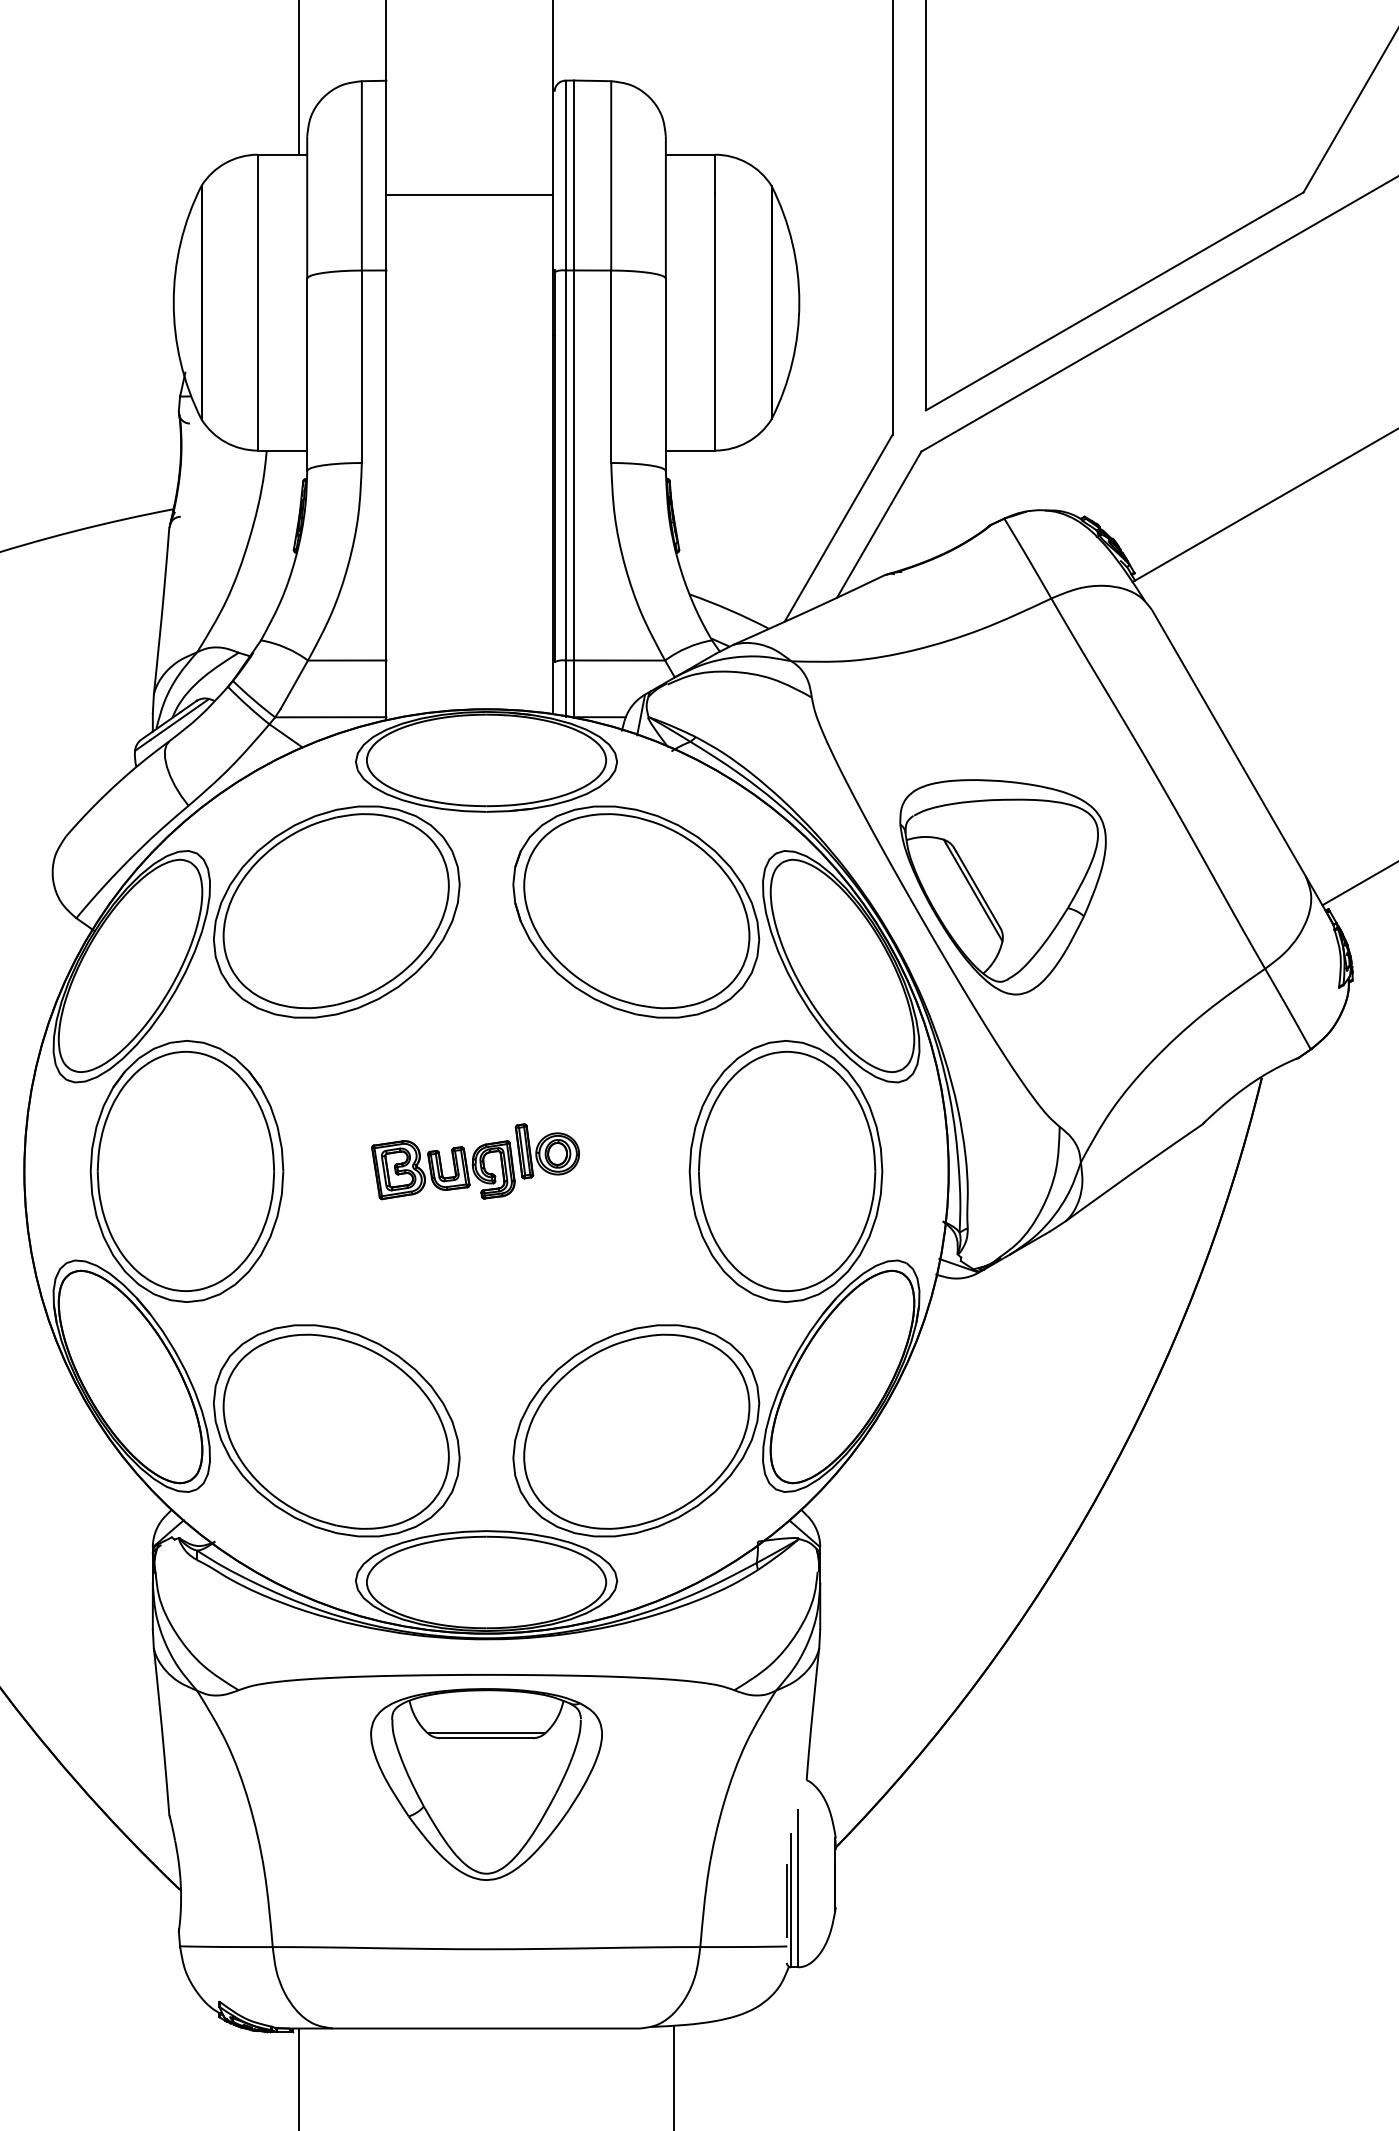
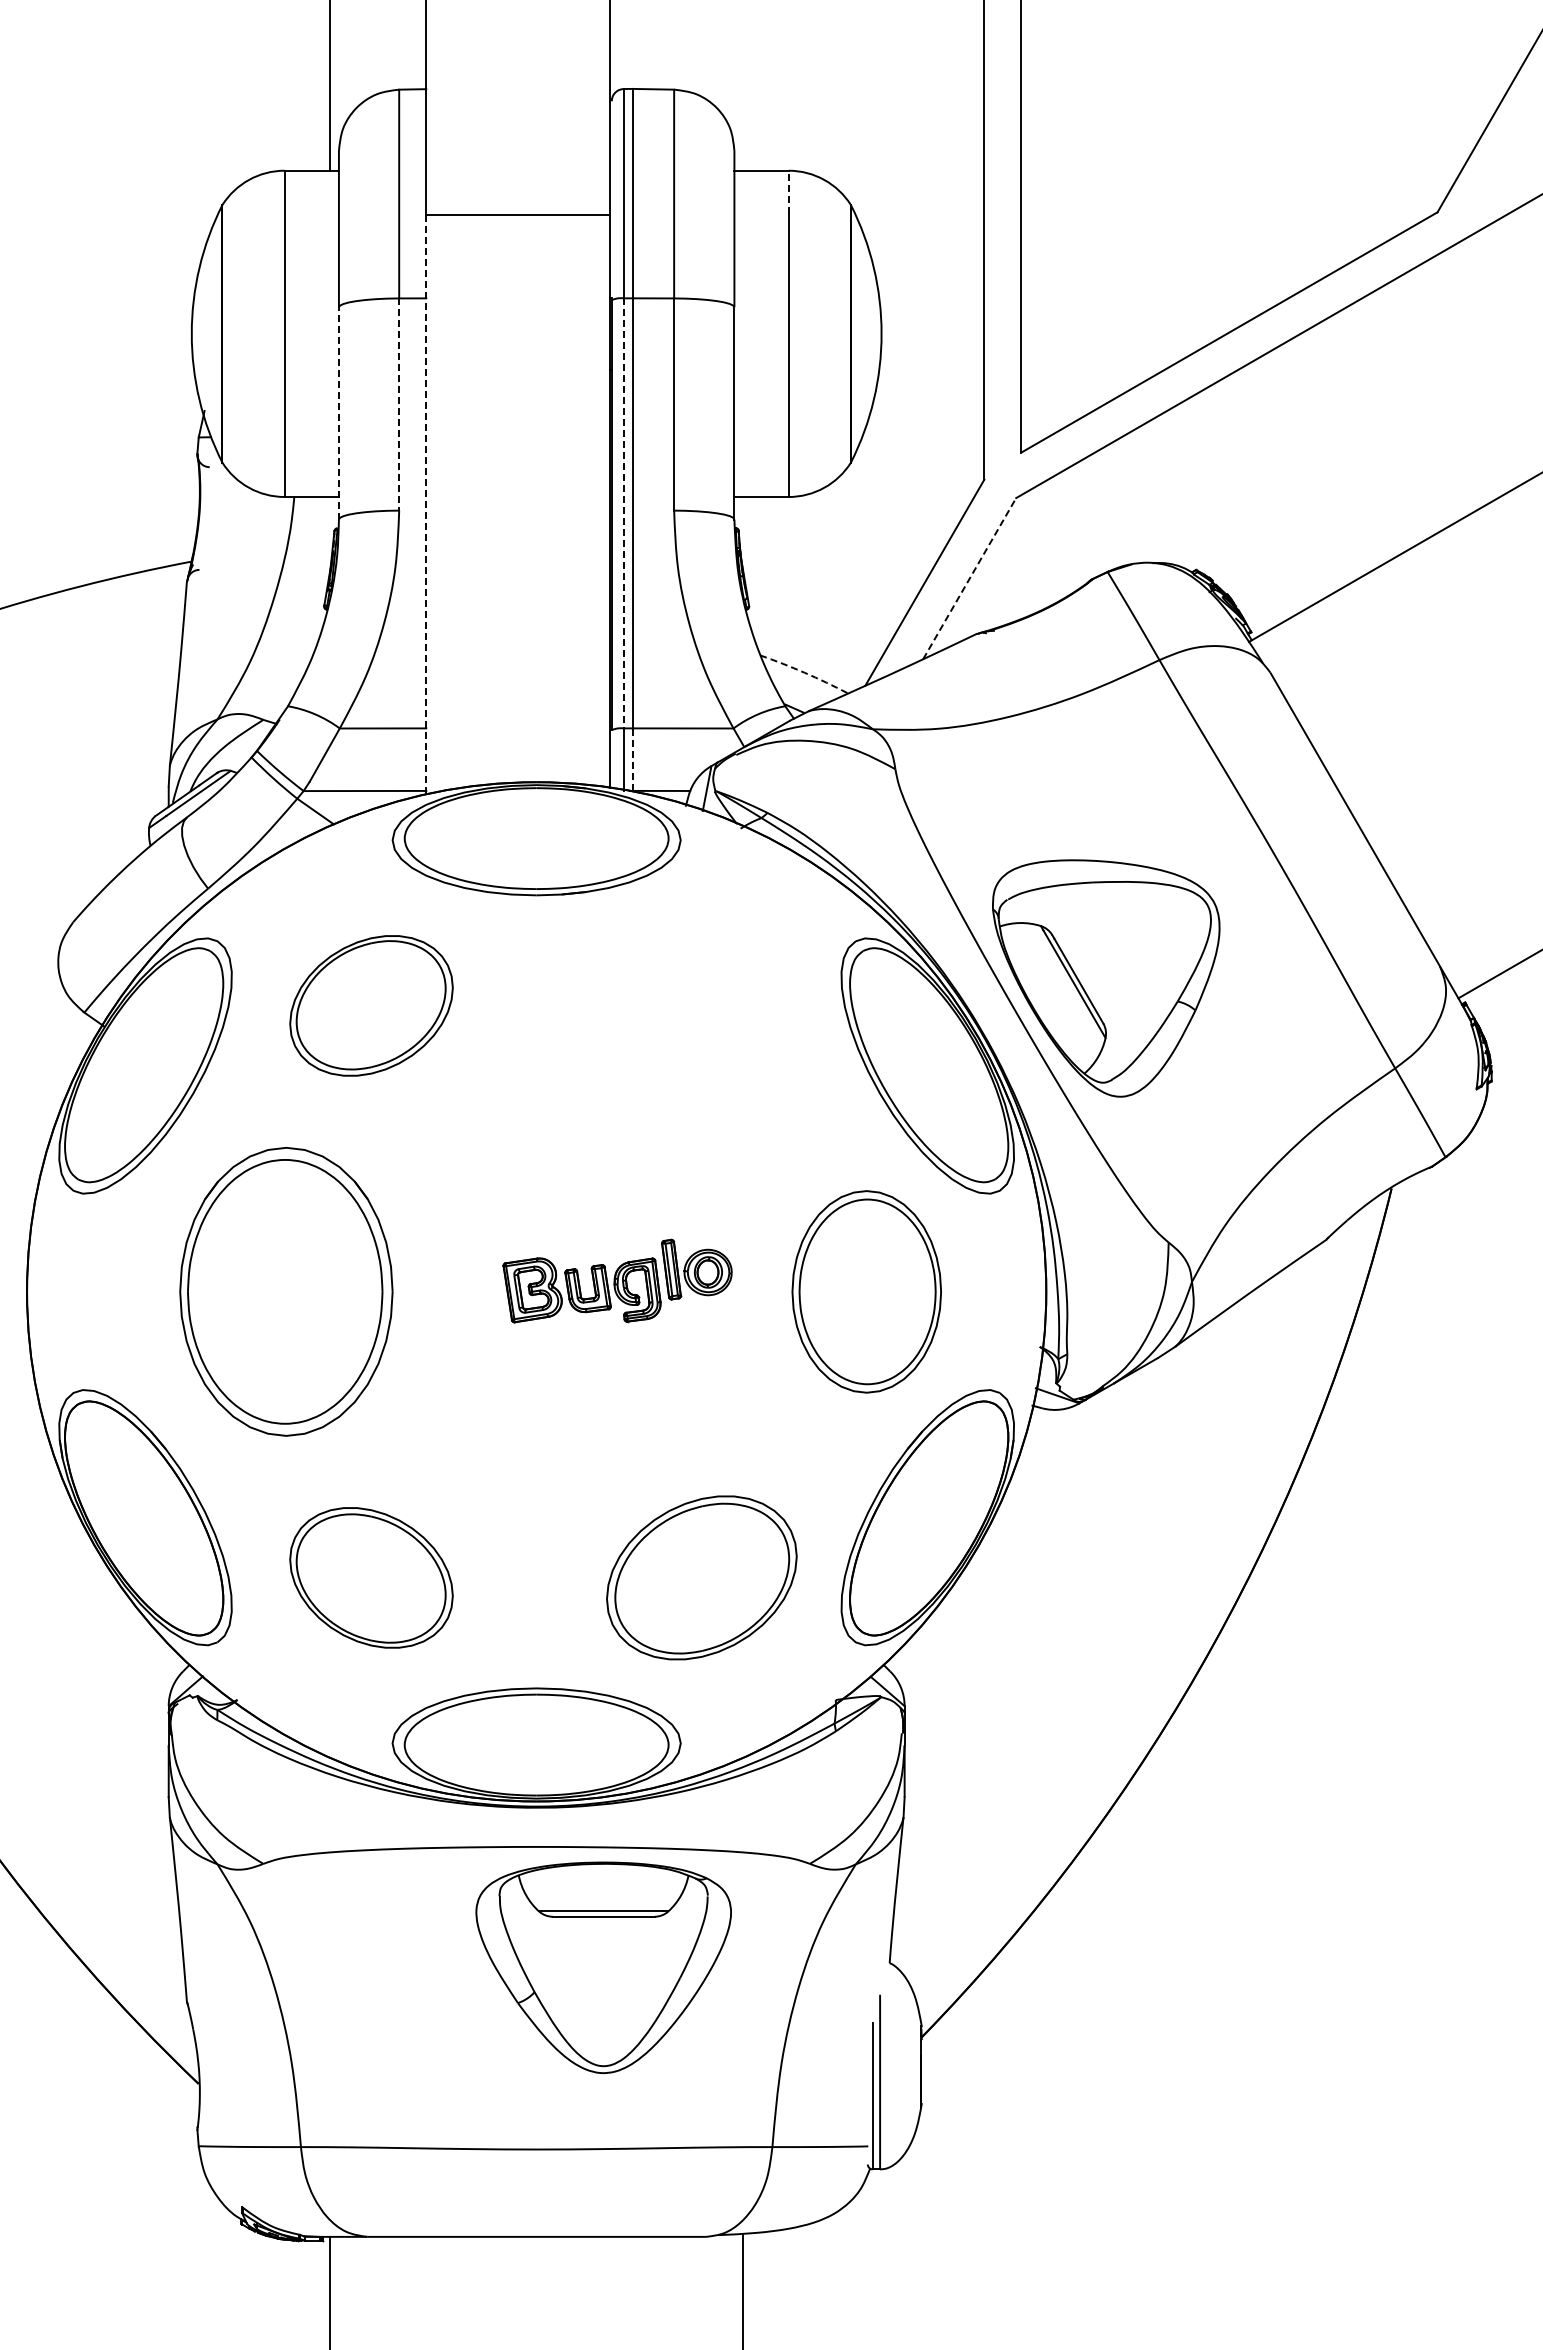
line: (714, 174) -> (788, 192), solid -> dashed
line: (362, 367) -> (399, 405), solid -> dashed
line: (306, 373) -> (338, 412), solid -> dashed
line: (386, 457) -> (426, 504), solid -> dashed
line: (565, 465) -> (623, 513), solid -> dashed
line: (879, 524) -> (969, 578), solid -> dashed
arc: (729, 609) -> (804, 672), solid -> dashed
line: (574, 688) -> (633, 759), solid -> dashed
part: (336, 911) -> (371, 1005), size x0.6
part: (636, 911) -> (701, 1005), removed
part: (475, 1161) -> (617, 1280), moved
part: (187, 1171) -> (286, 1291), moved
part: (785, 1171) -> (866, 1291), size x0.7
part: (336, 1430) -> (371, 1577), size x0.6
part: (636, 1430) -> (701, 1577), size x0.7
part: (486, 1784) -> (603, 1967), moved
line: (786, 1900) -> (867, 2095), removed

